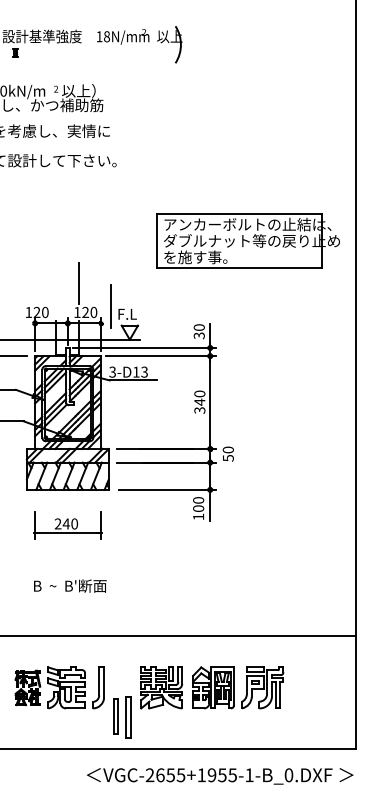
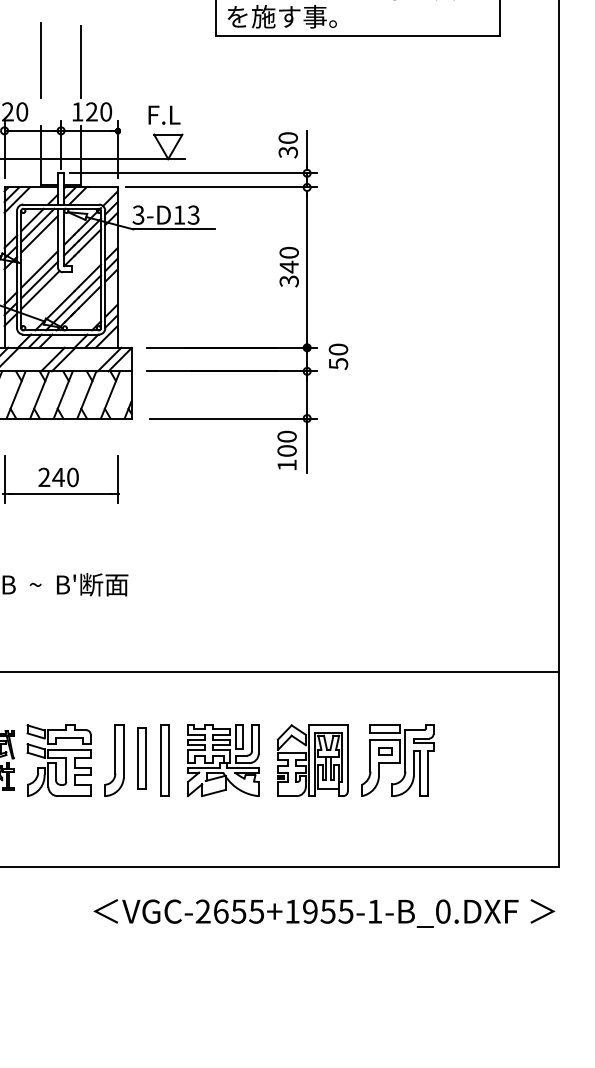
line: (110, 306) -> (39, 60), moved
part: (122, 717) -> (153, 759), moved

